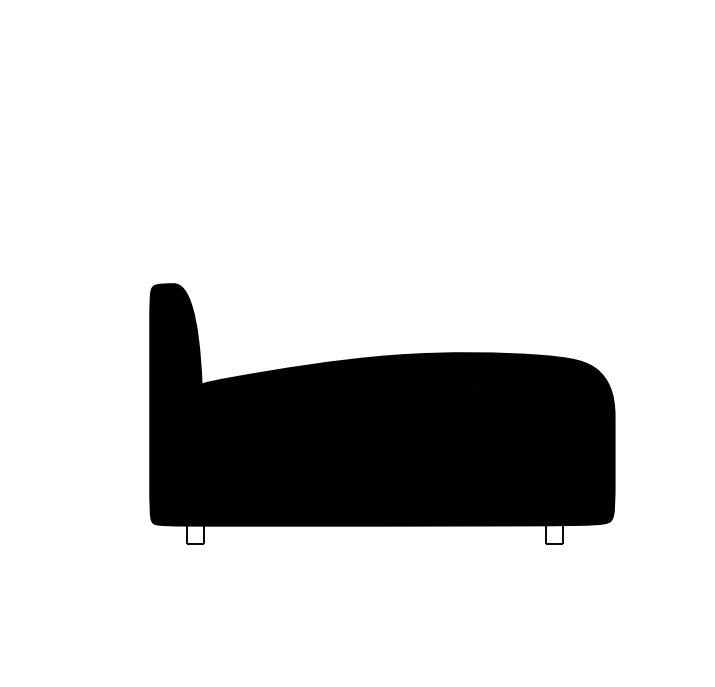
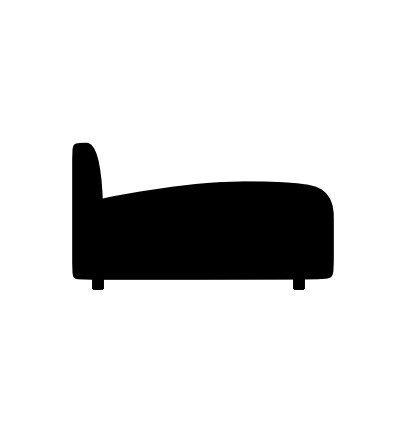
fill: (193, 534) -> (97, 283), added
fill: (553, 534) -> (298, 283), added

